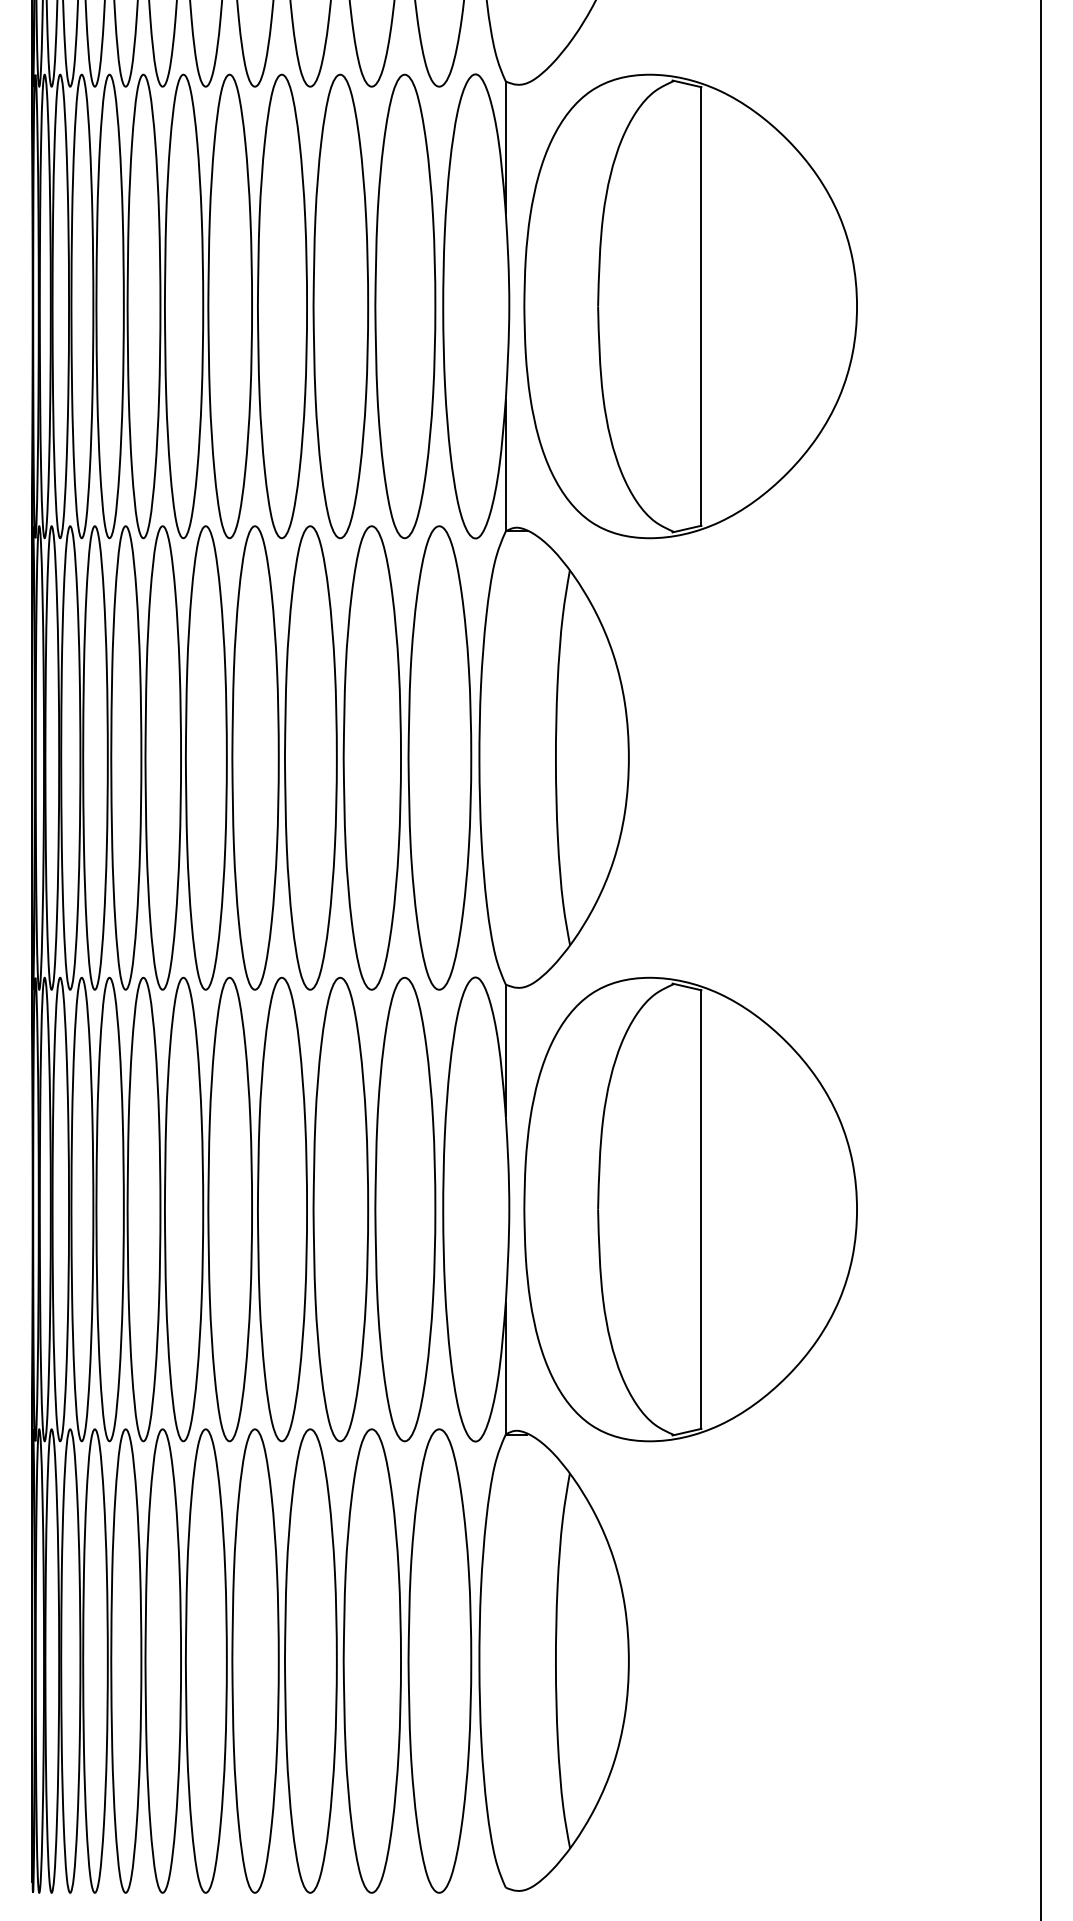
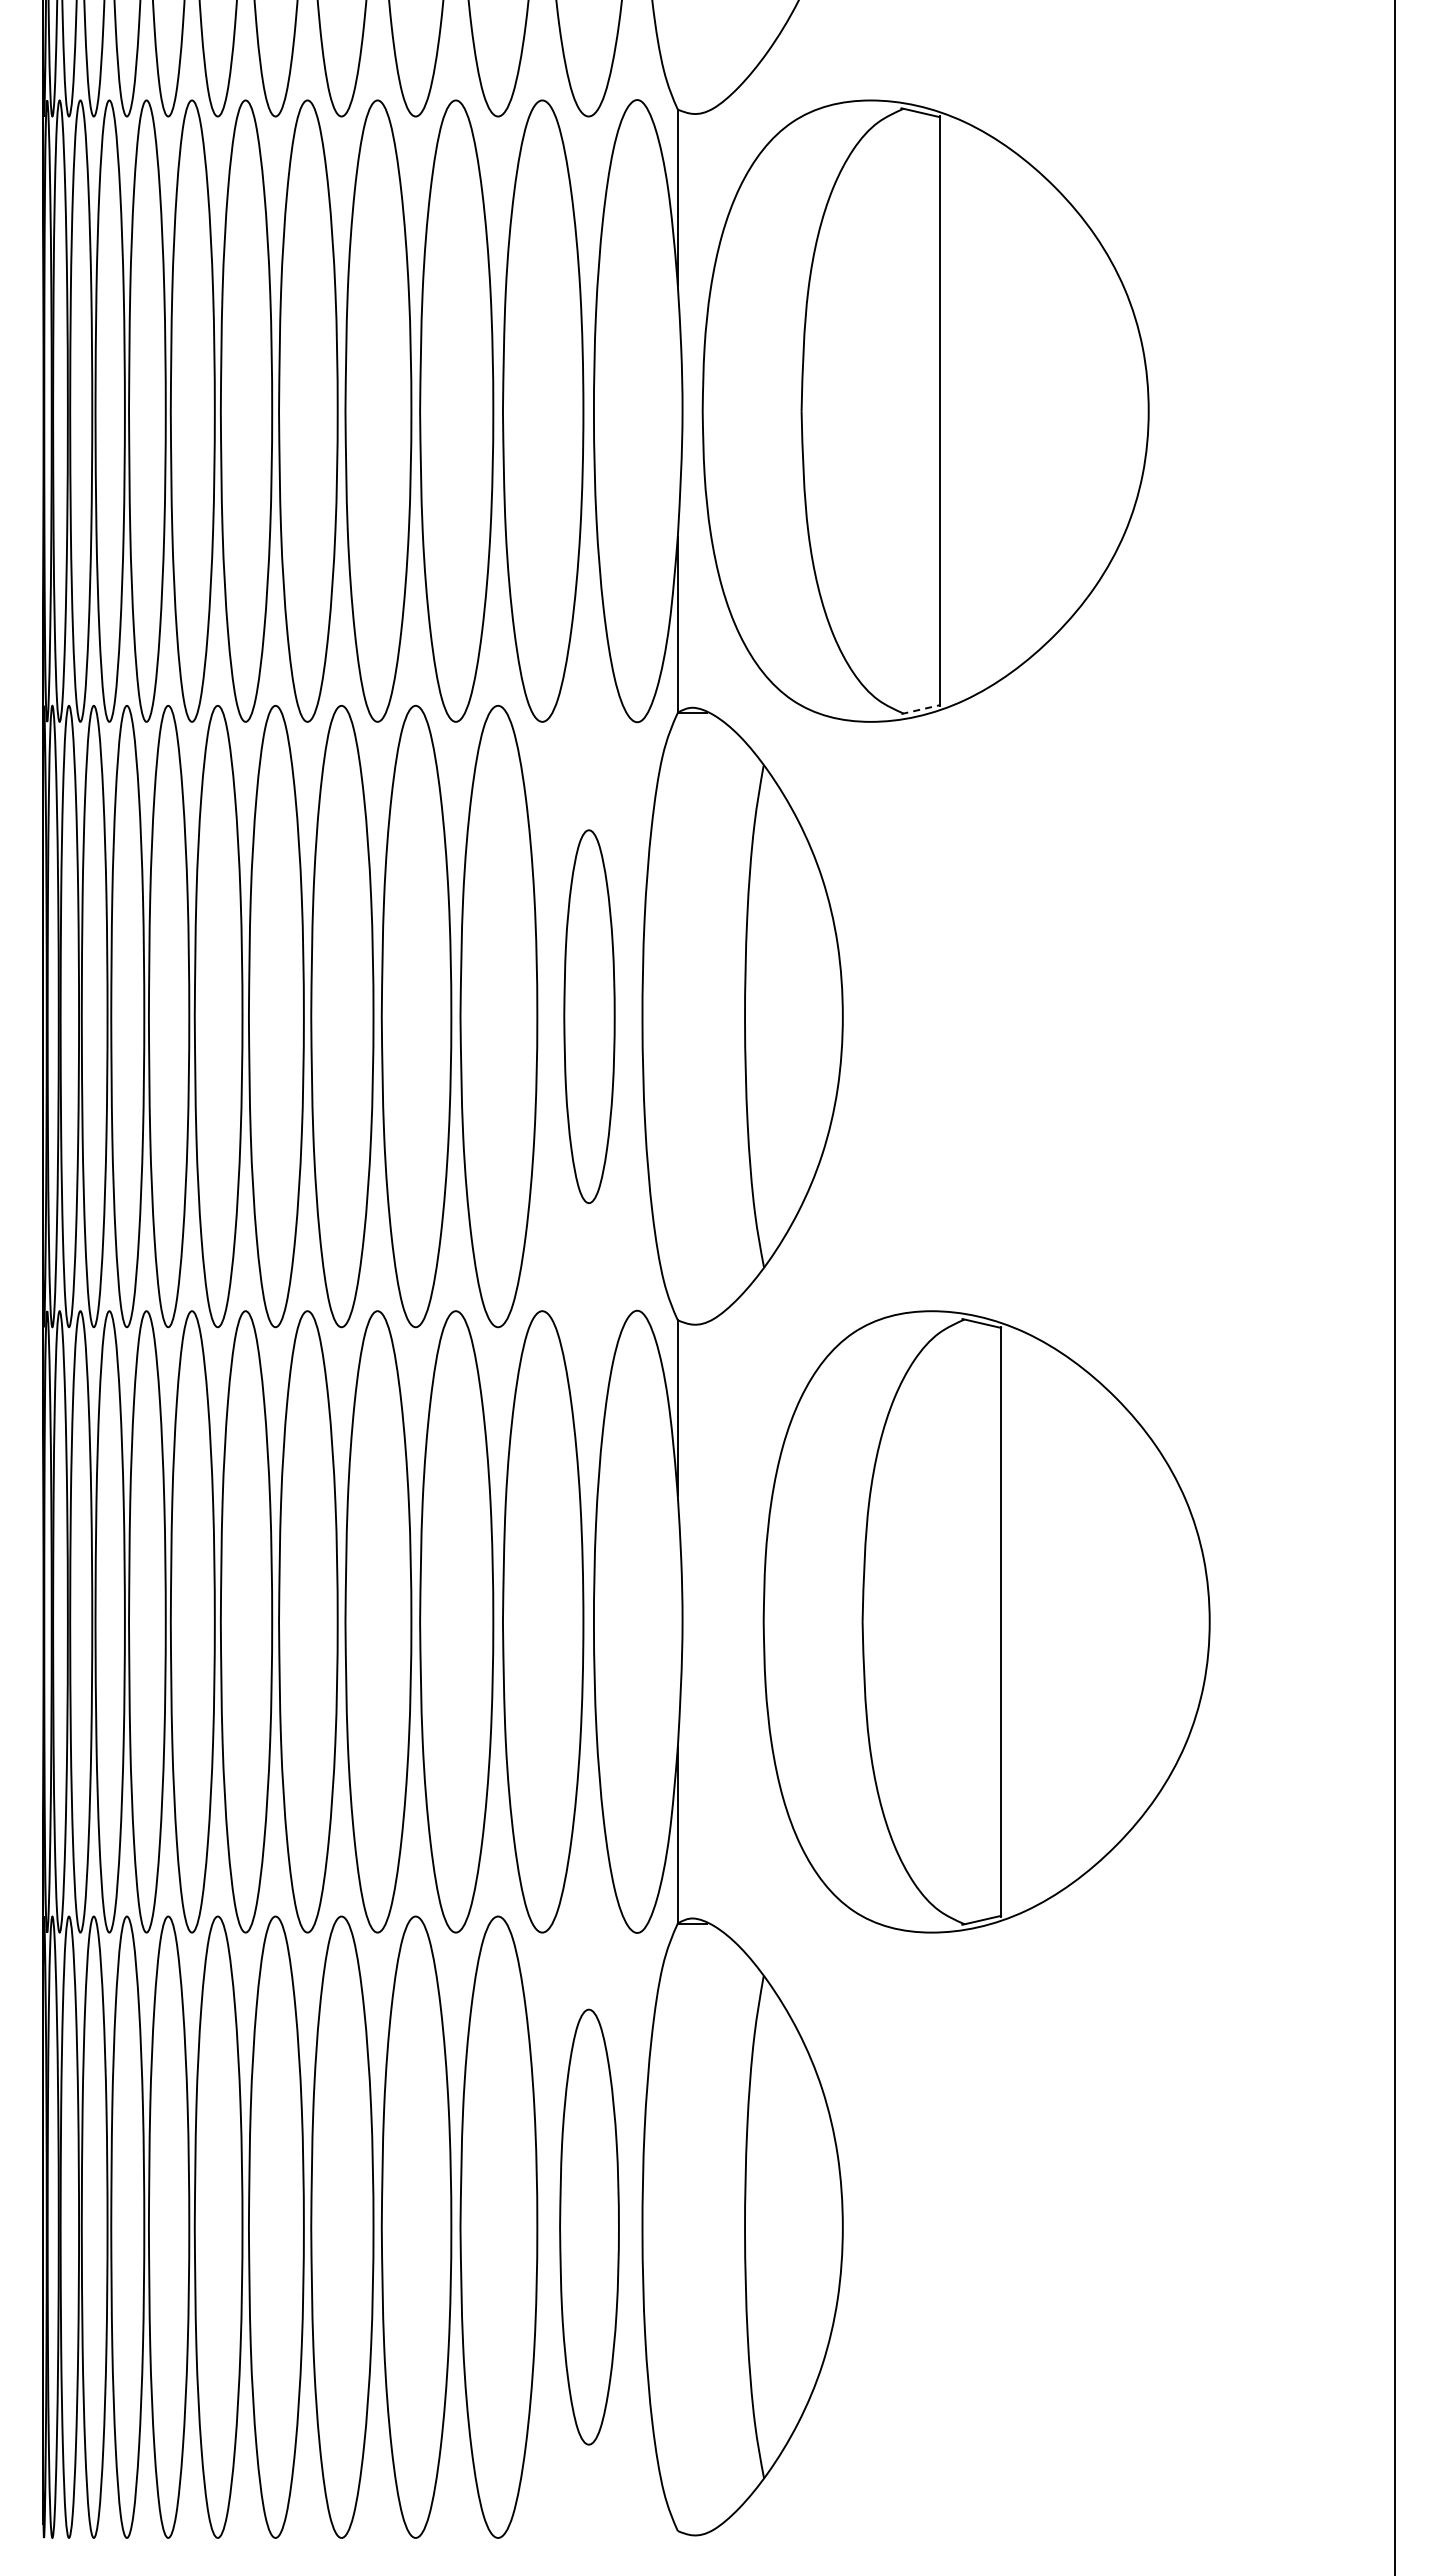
line: (686, 528) -> (920, 709), solid -> dashed
part: (439, 757) -> (589, 1016), size x0.6
part: (690, 1209) -> (986, 1621), moved
part: (439, 1660) -> (589, 2226), size x0.7

